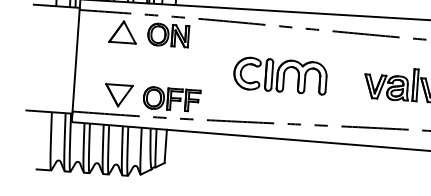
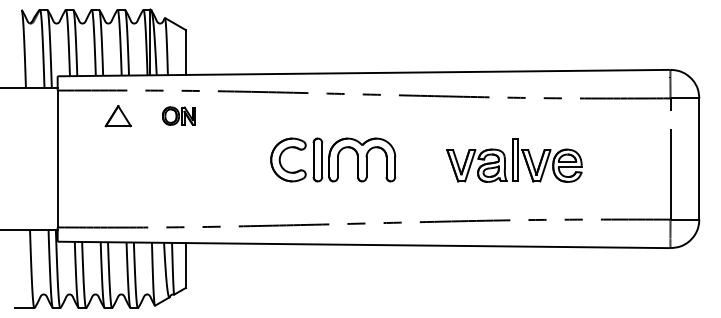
part: (123, 31) -> (118, 115), size x0.7
part: (167, 34) -> (178, 115), size x0.6
part: (119, 95) -> (118, 201), removed
part: (171, 99) -> (189, 201), removed

